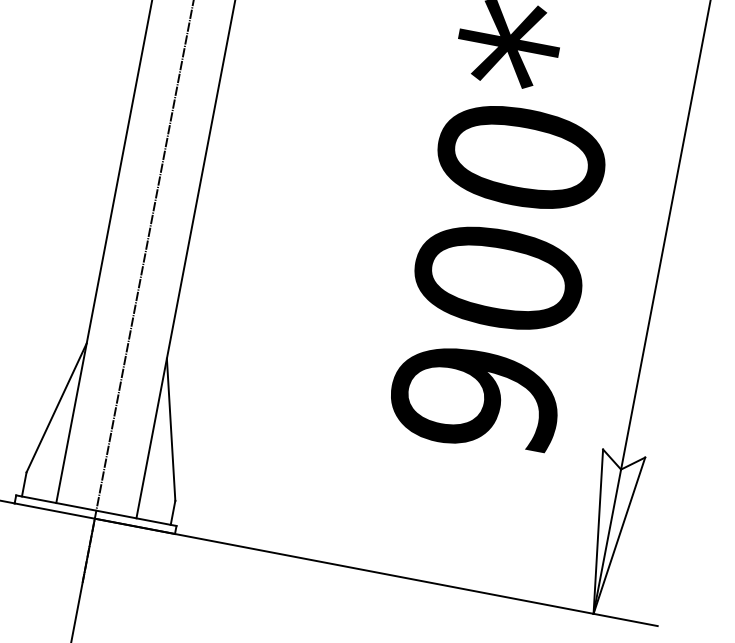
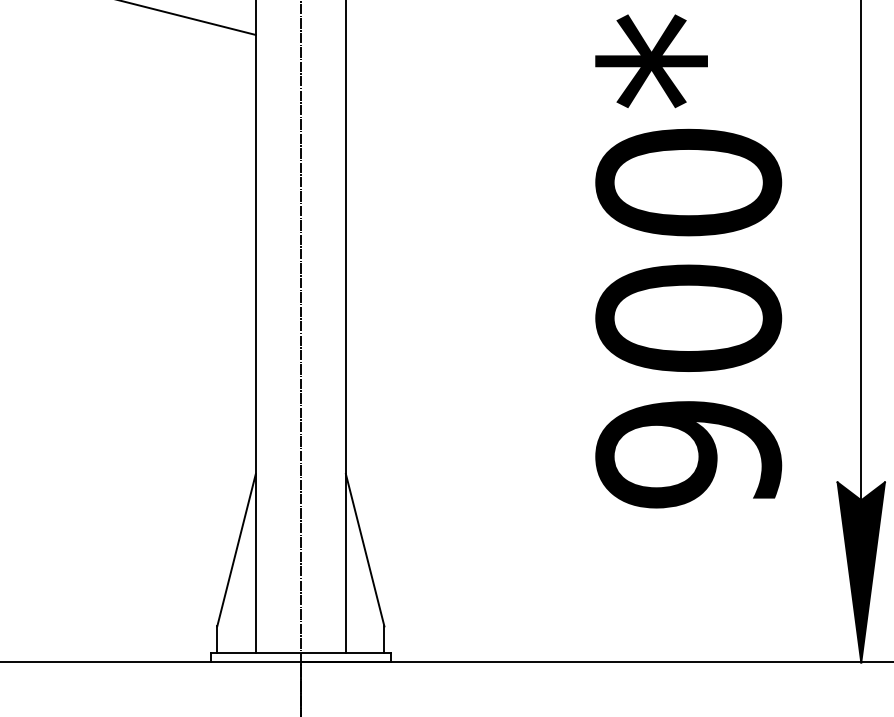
fill: (608, 533) -> (860, 572), added

